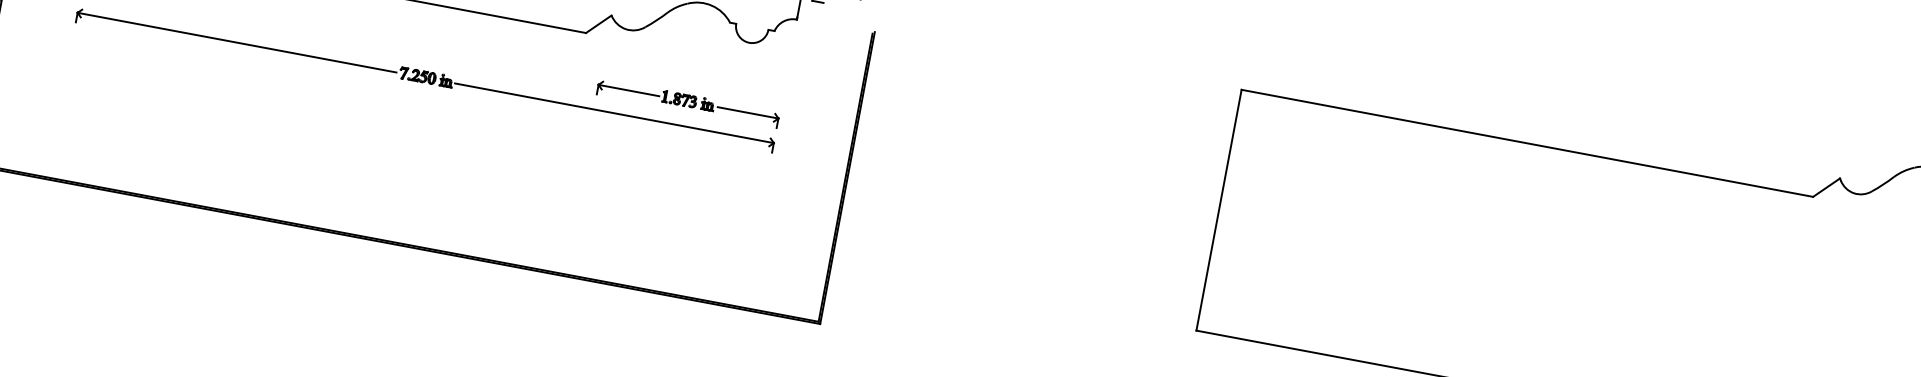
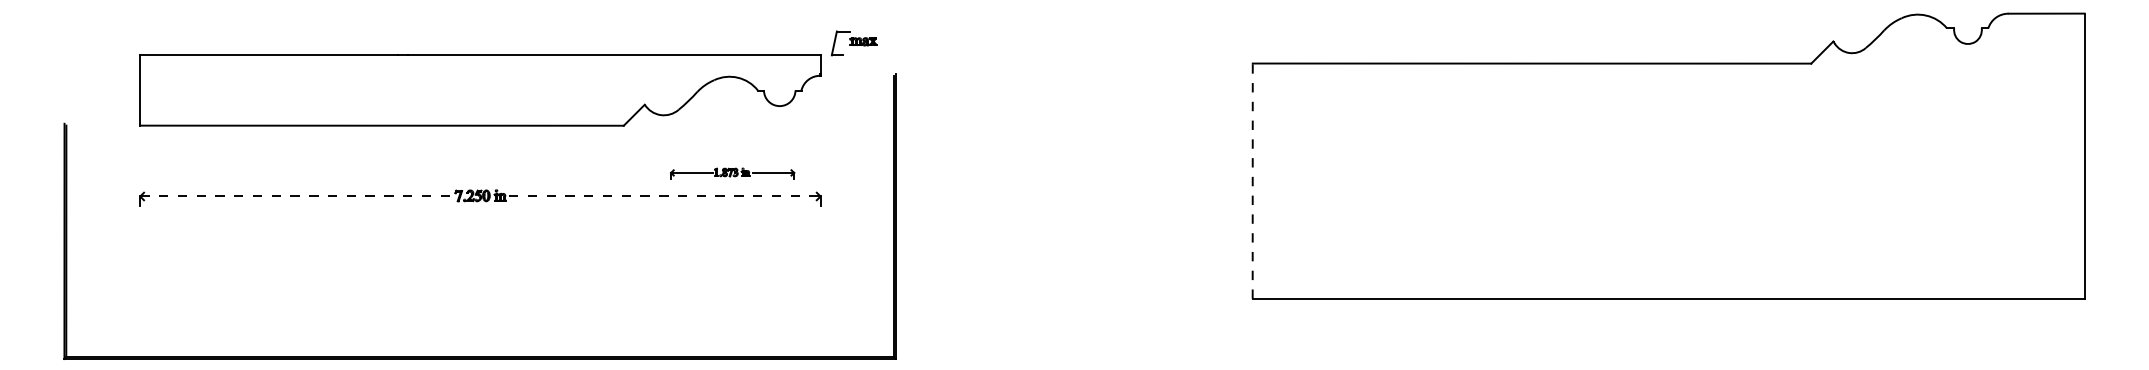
line: (237, 42) -> (296, 196), solid -> dashed
part: (688, 102) -> (732, 173), size x0.7
line: (614, 113) -> (664, 196), solid -> dashed
line: (1218, 210) -> (1252, 181), solid -> dashed

